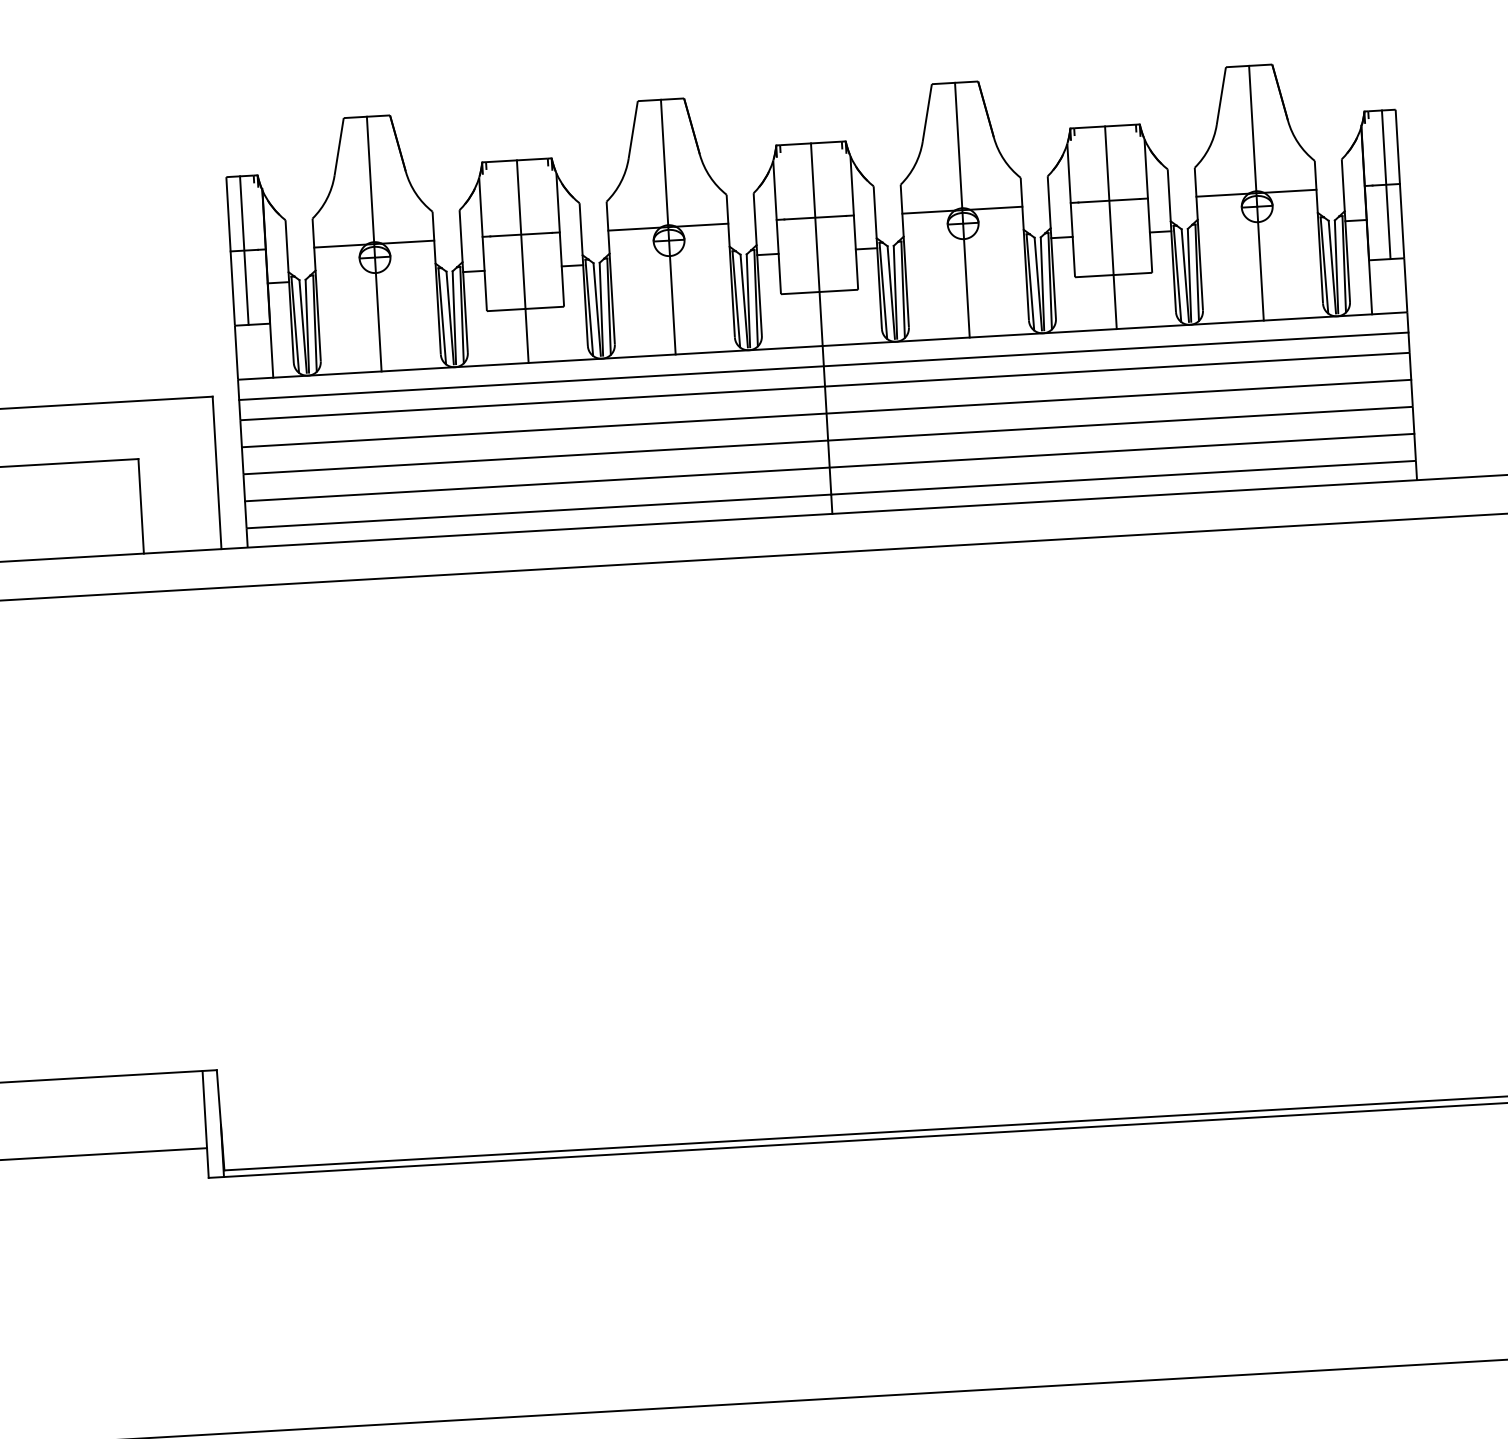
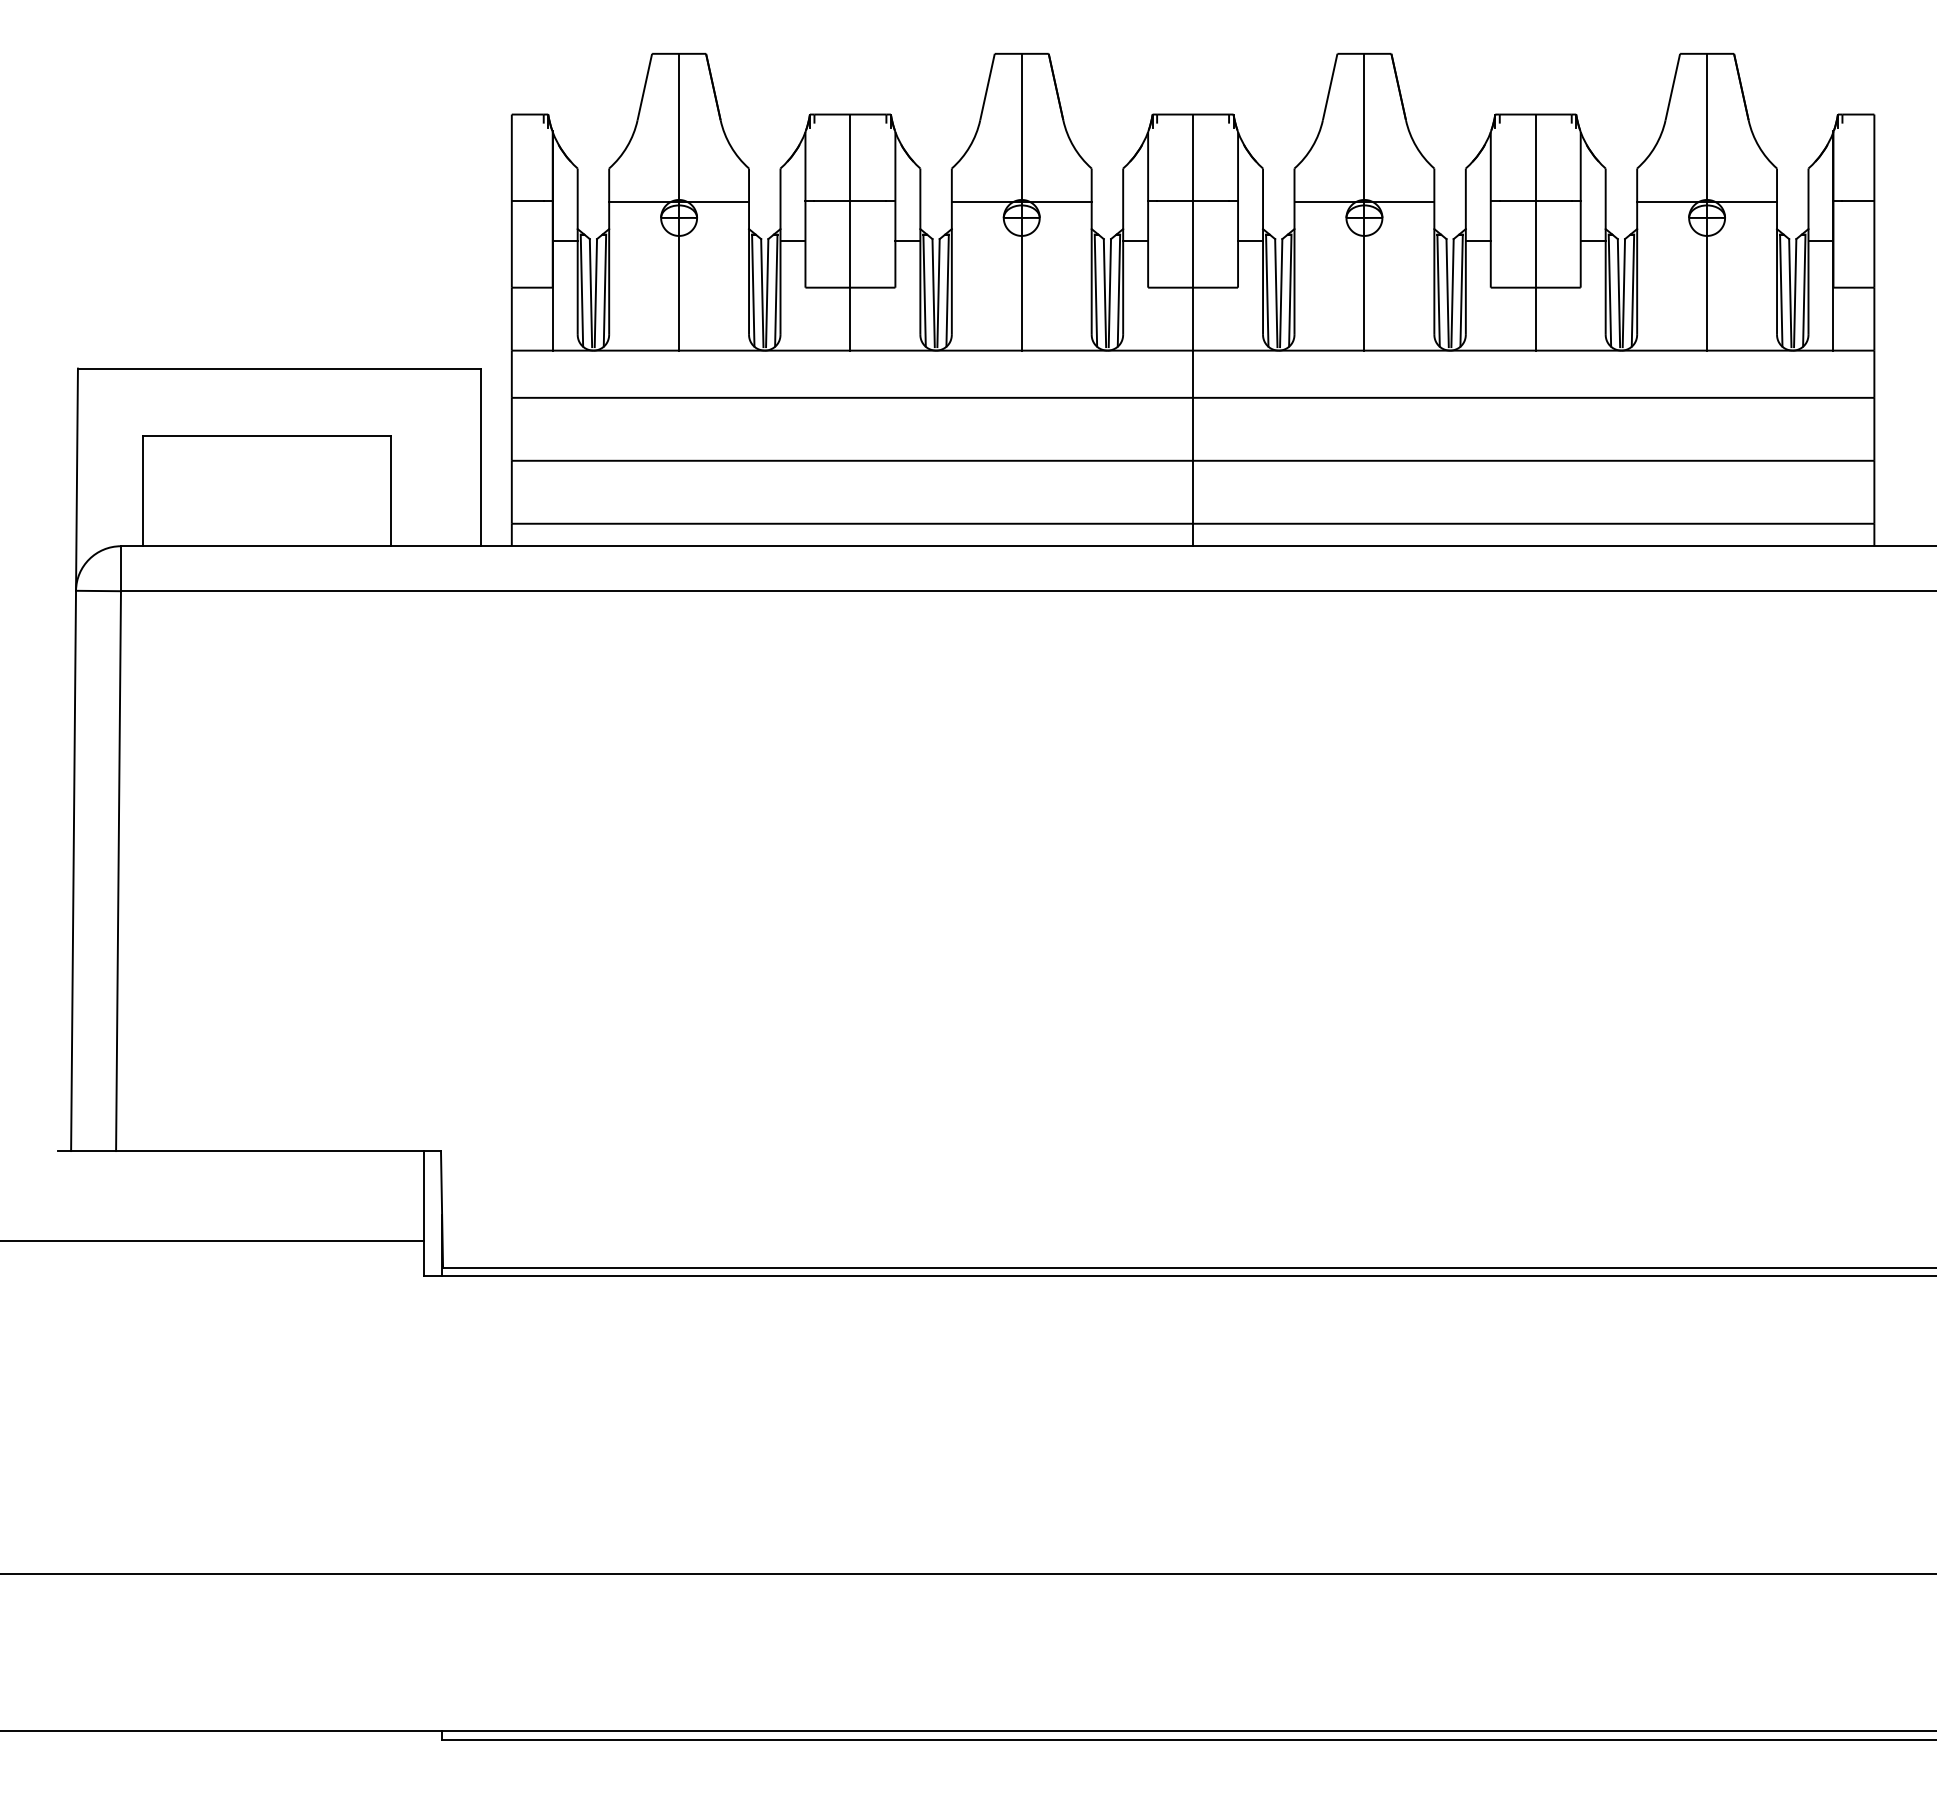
line: (1386, 184) -> (1858, 200), removed
line: (244, 250) -> (527, 200), removed
line: (823, 366) -> (1192, 374), removed
line: (826, 413) -> (1192, 429), removed
line: (829, 467) -> (1192, 492), removed

